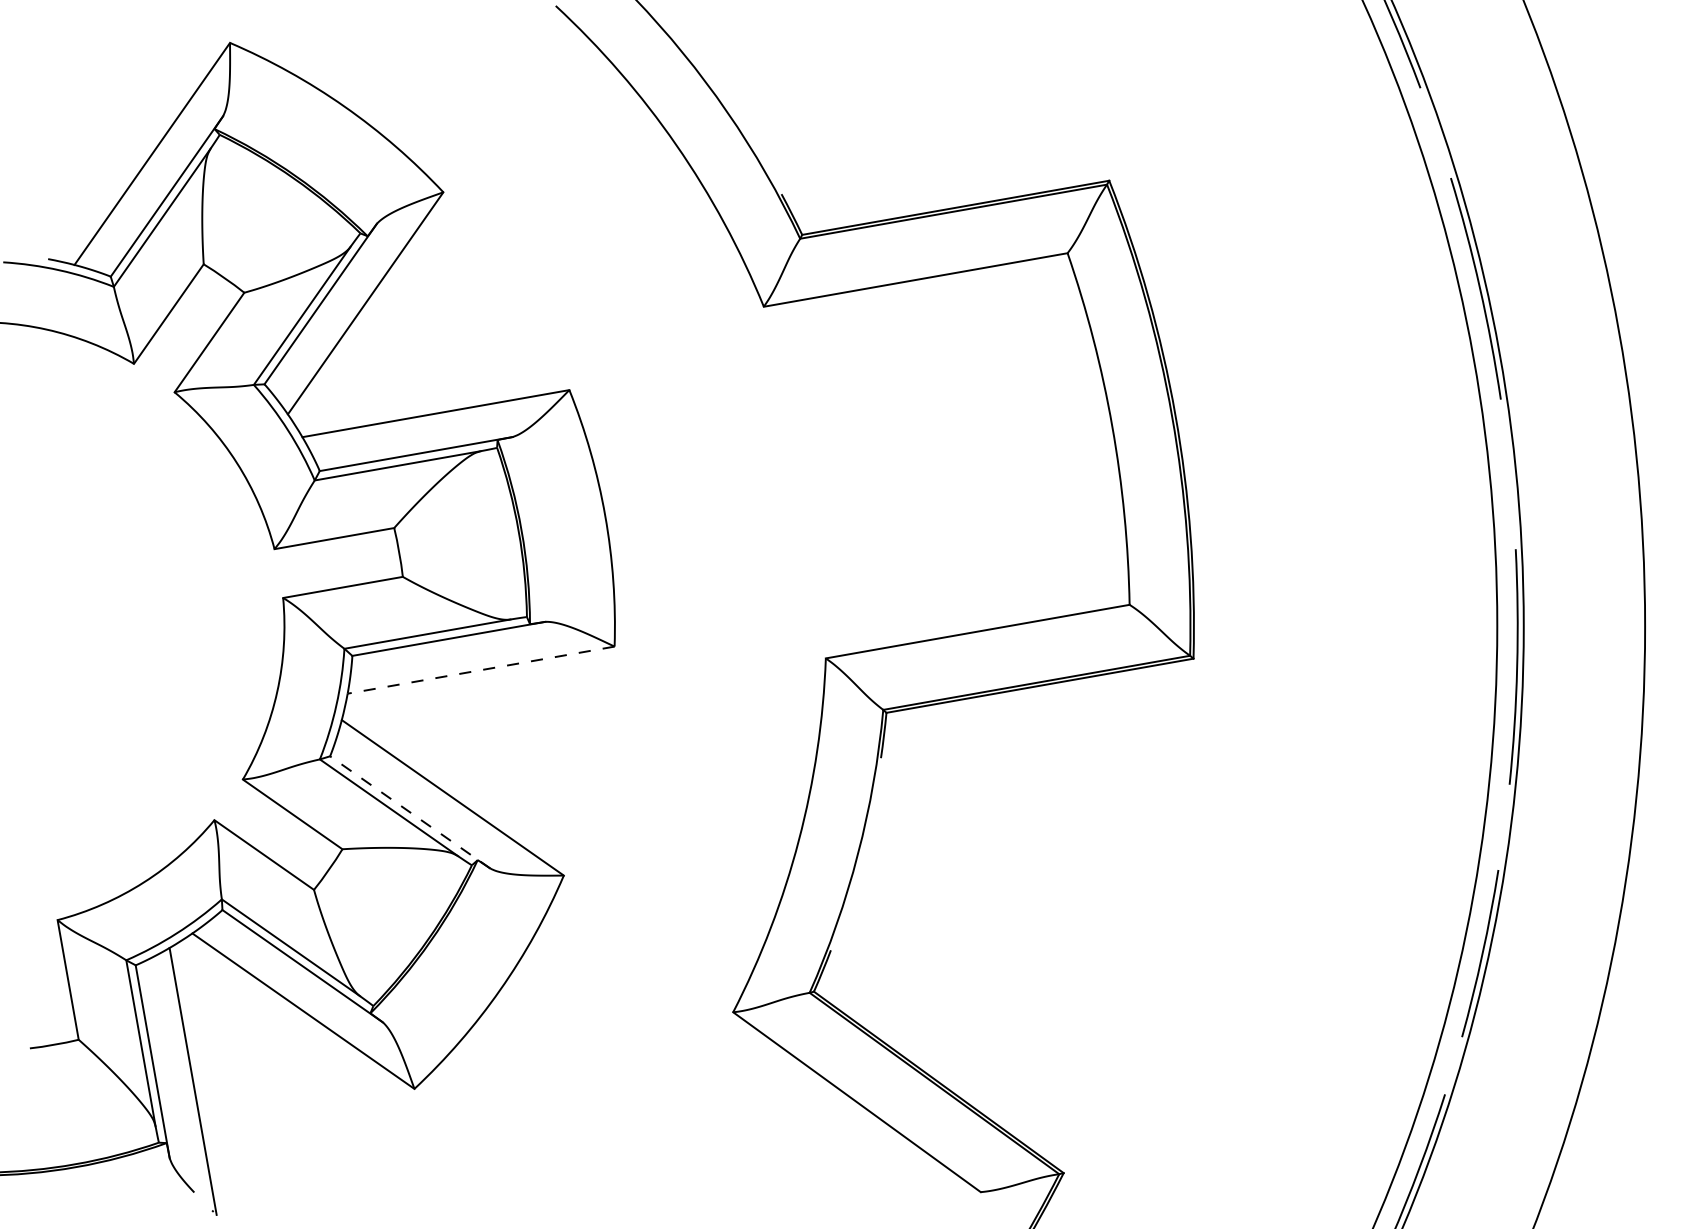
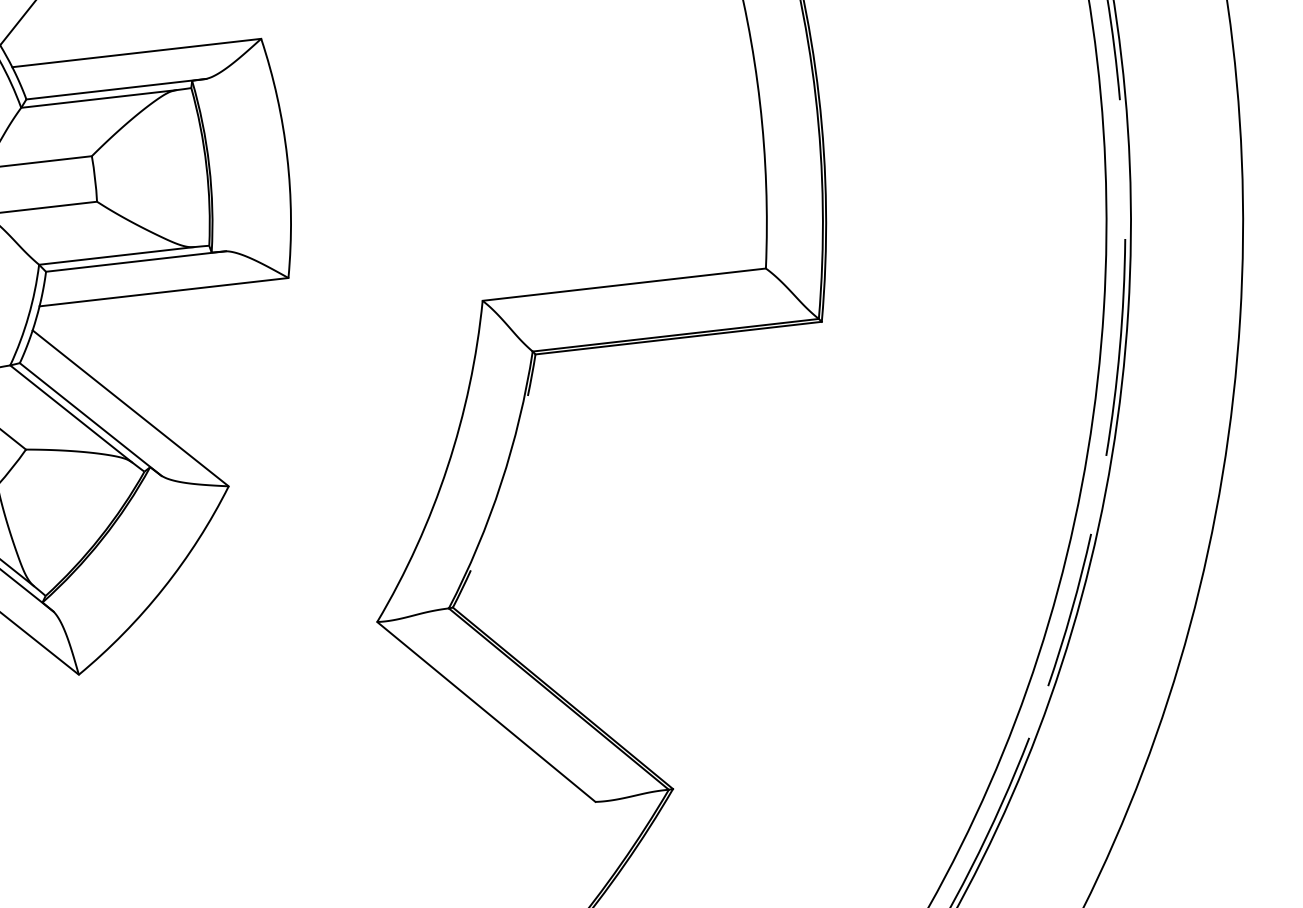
line: (481, 670) -> (164, 292), dashed -> solid
line: (409, 812) -> (89, 419), dashed -> solid

